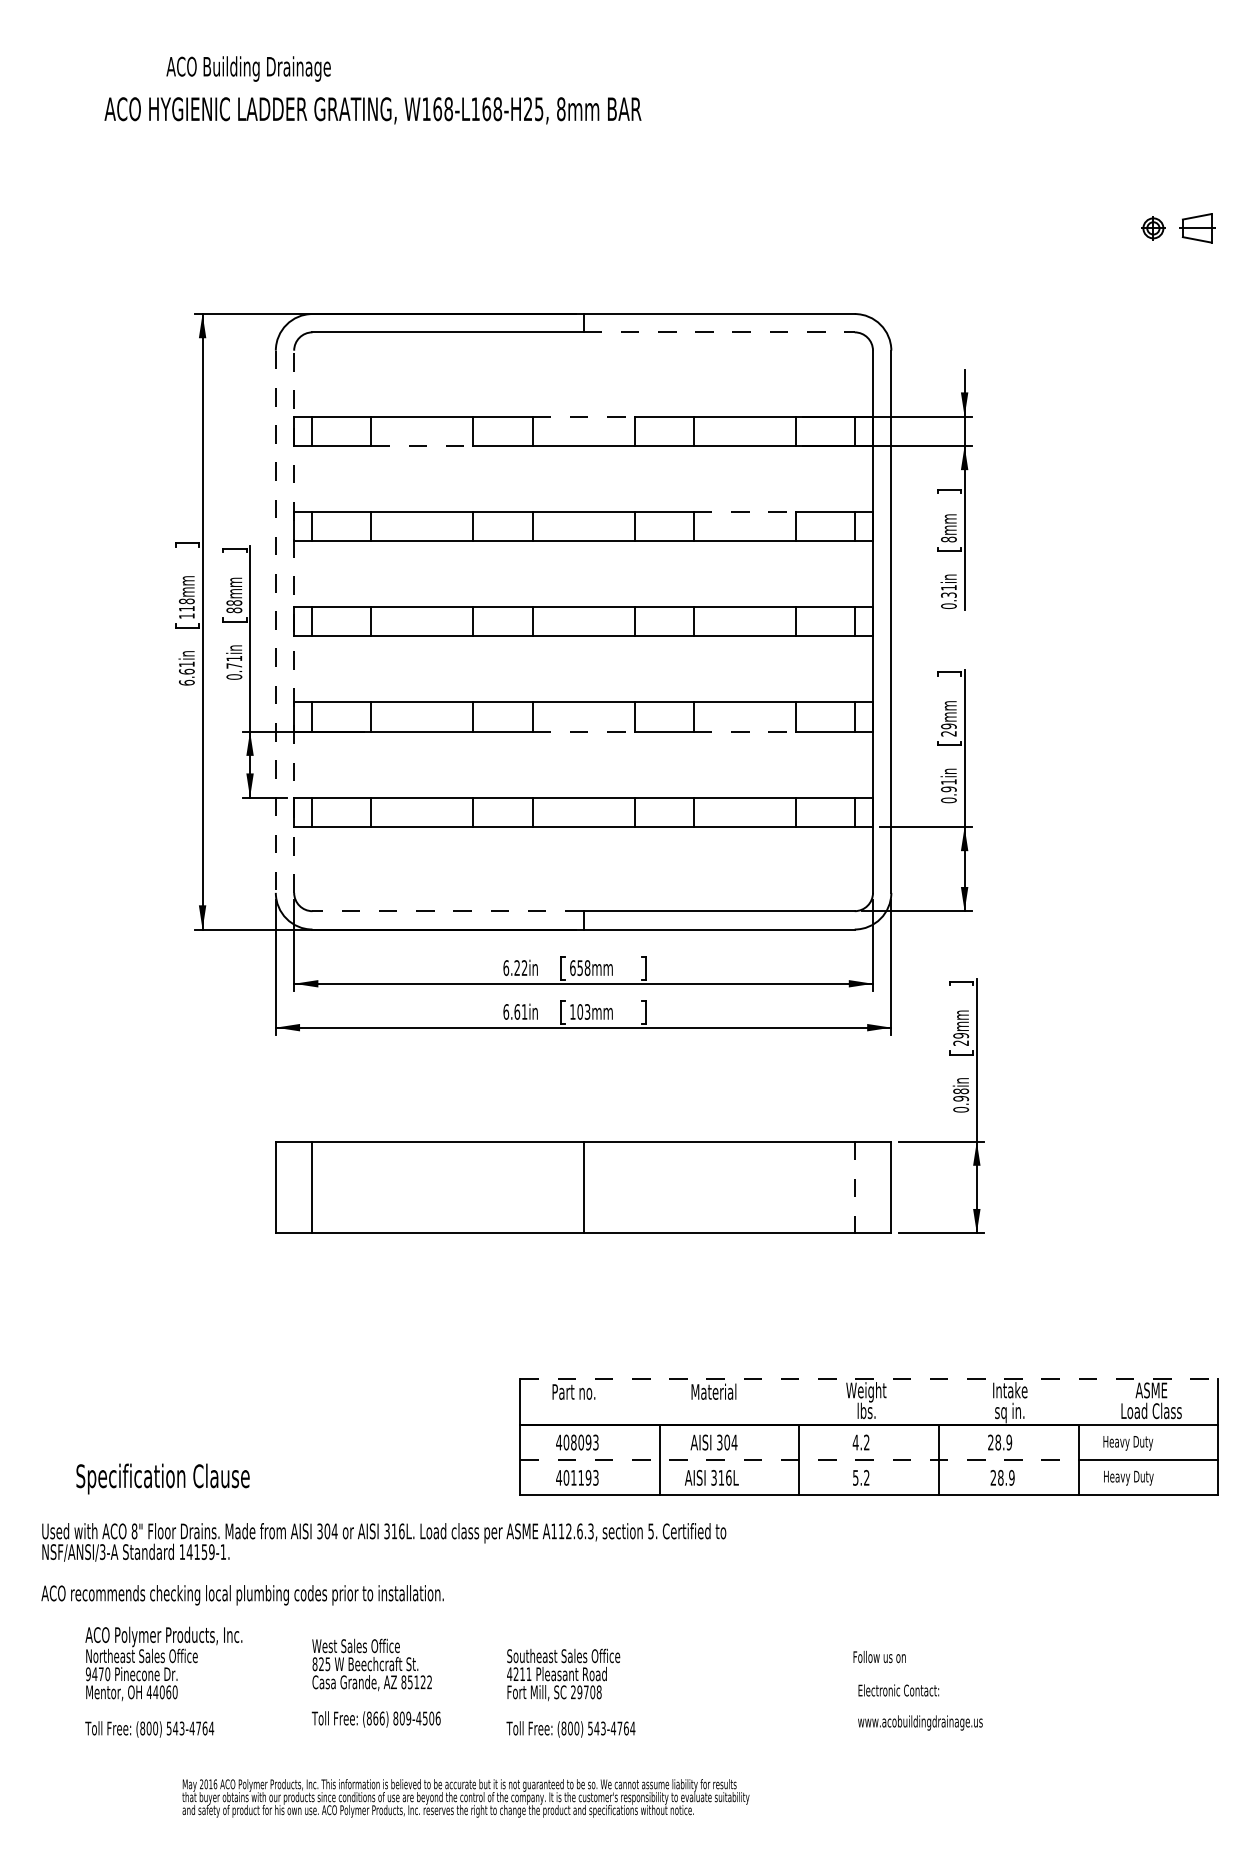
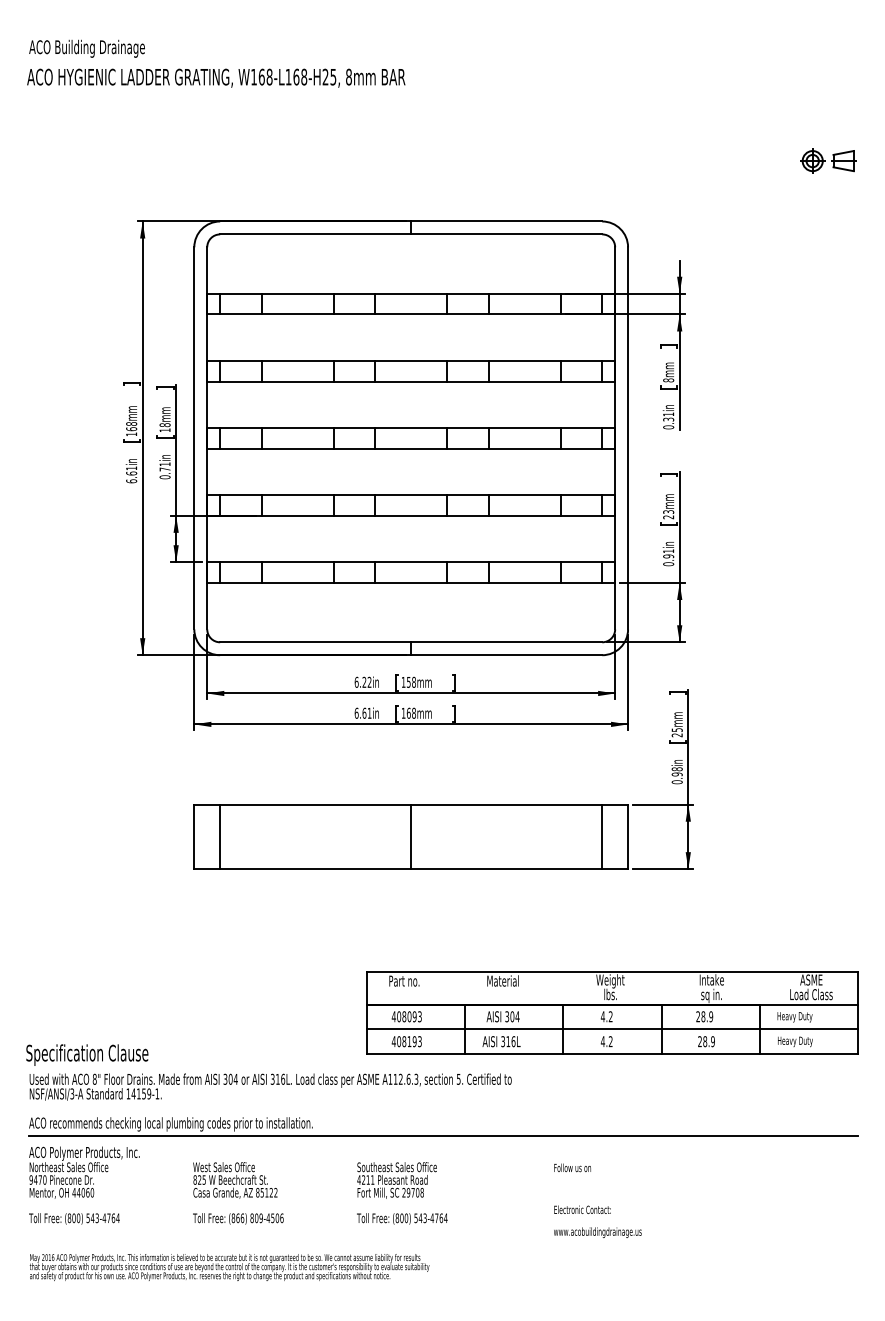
text: (248, 68) -> (86, 48), moved
text: (372, 110) -> (215, 78), moved
part: (1153, 228) -> (812, 161), size x1.43
line: (719, 332) -> (506, 234), dashed -> solid
line: (584, 416) -> (411, 293), dashed -> solid
line: (422, 445) -> (297, 314), dashed -> solid
line: (745, 511) -> (525, 360), dashed -> solid
text: (186, 608) -> (131, 429), 118mm -> 168mm
text: (234, 610) -> (165, 430), 88mm -> 18mm
line: (294, 621) -> (207, 438), dashed -> solid
line: (275, 622) -> (194, 438), dashed -> solid
text: (948, 726) -> (668, 512), 29mm -> 23mm
line: (584, 731) -> (411, 515), dashed -> solid
line: (745, 731) -> (525, 515), dashed -> solid
line: (448, 911) -> (316, 642), dashed -> solid
text: (572, 967) -> (403, 681), 658mm -> 158mm
text: (583, 1011) -> (411, 713), 103mm -> 168mm
text: (960, 1035) -> (676, 729), 29mm -> 25mm
line: (854, 1187) -> (602, 837), dashed -> solid
line: (869, 1378) -> (612, 971), dashed -> solid
line: (799, 1460) -> (563, 1029), dashed -> solid
text: (573, 1477) -> (404, 1041), 401193 -> 408193
text: (855, 1477) -> (602, 1041), 5.2 -> 4.2
text: (162, 1478) -> (86, 1054), moved
line: (629, 1611) -> (443, 1135), added
text: (879, 1656) -> (572, 1167), moved
text: (163, 1681) -> (84, 1185), moved
text: (375, 1682) -> (237, 1192), moved
text: (920, 1707) -> (597, 1221), moved
text: (465, 1798) -> (229, 1267), moved

